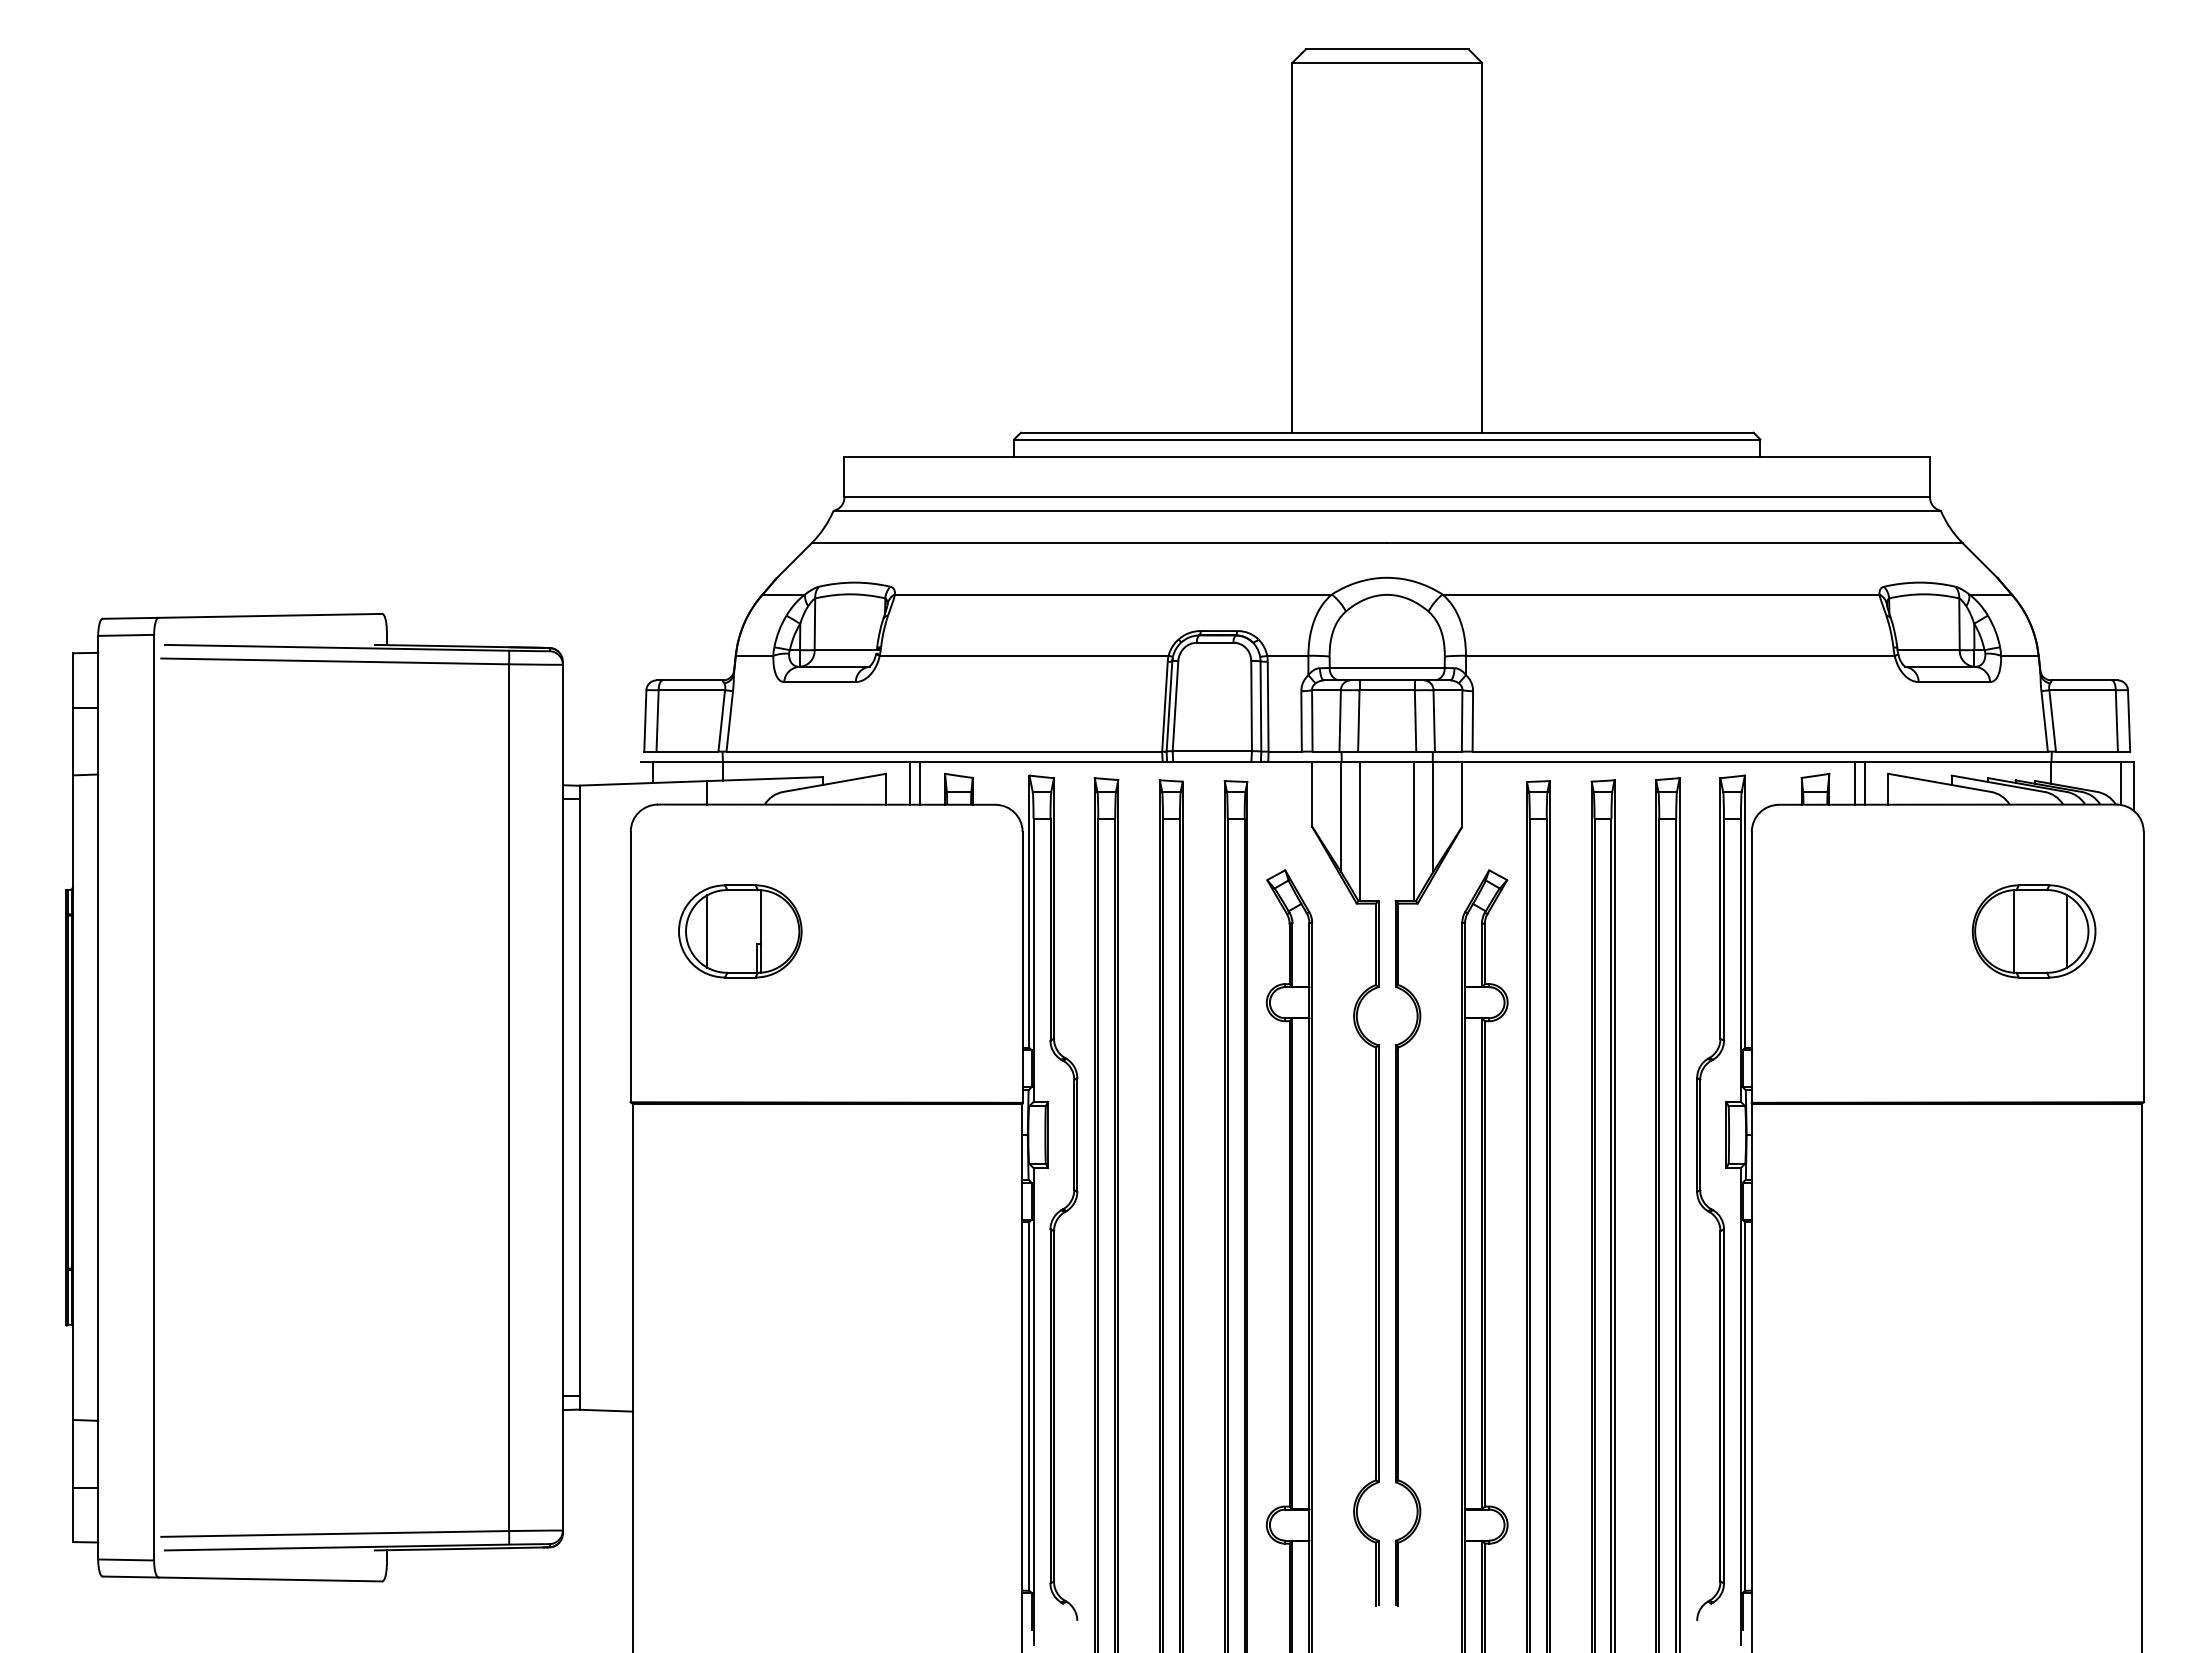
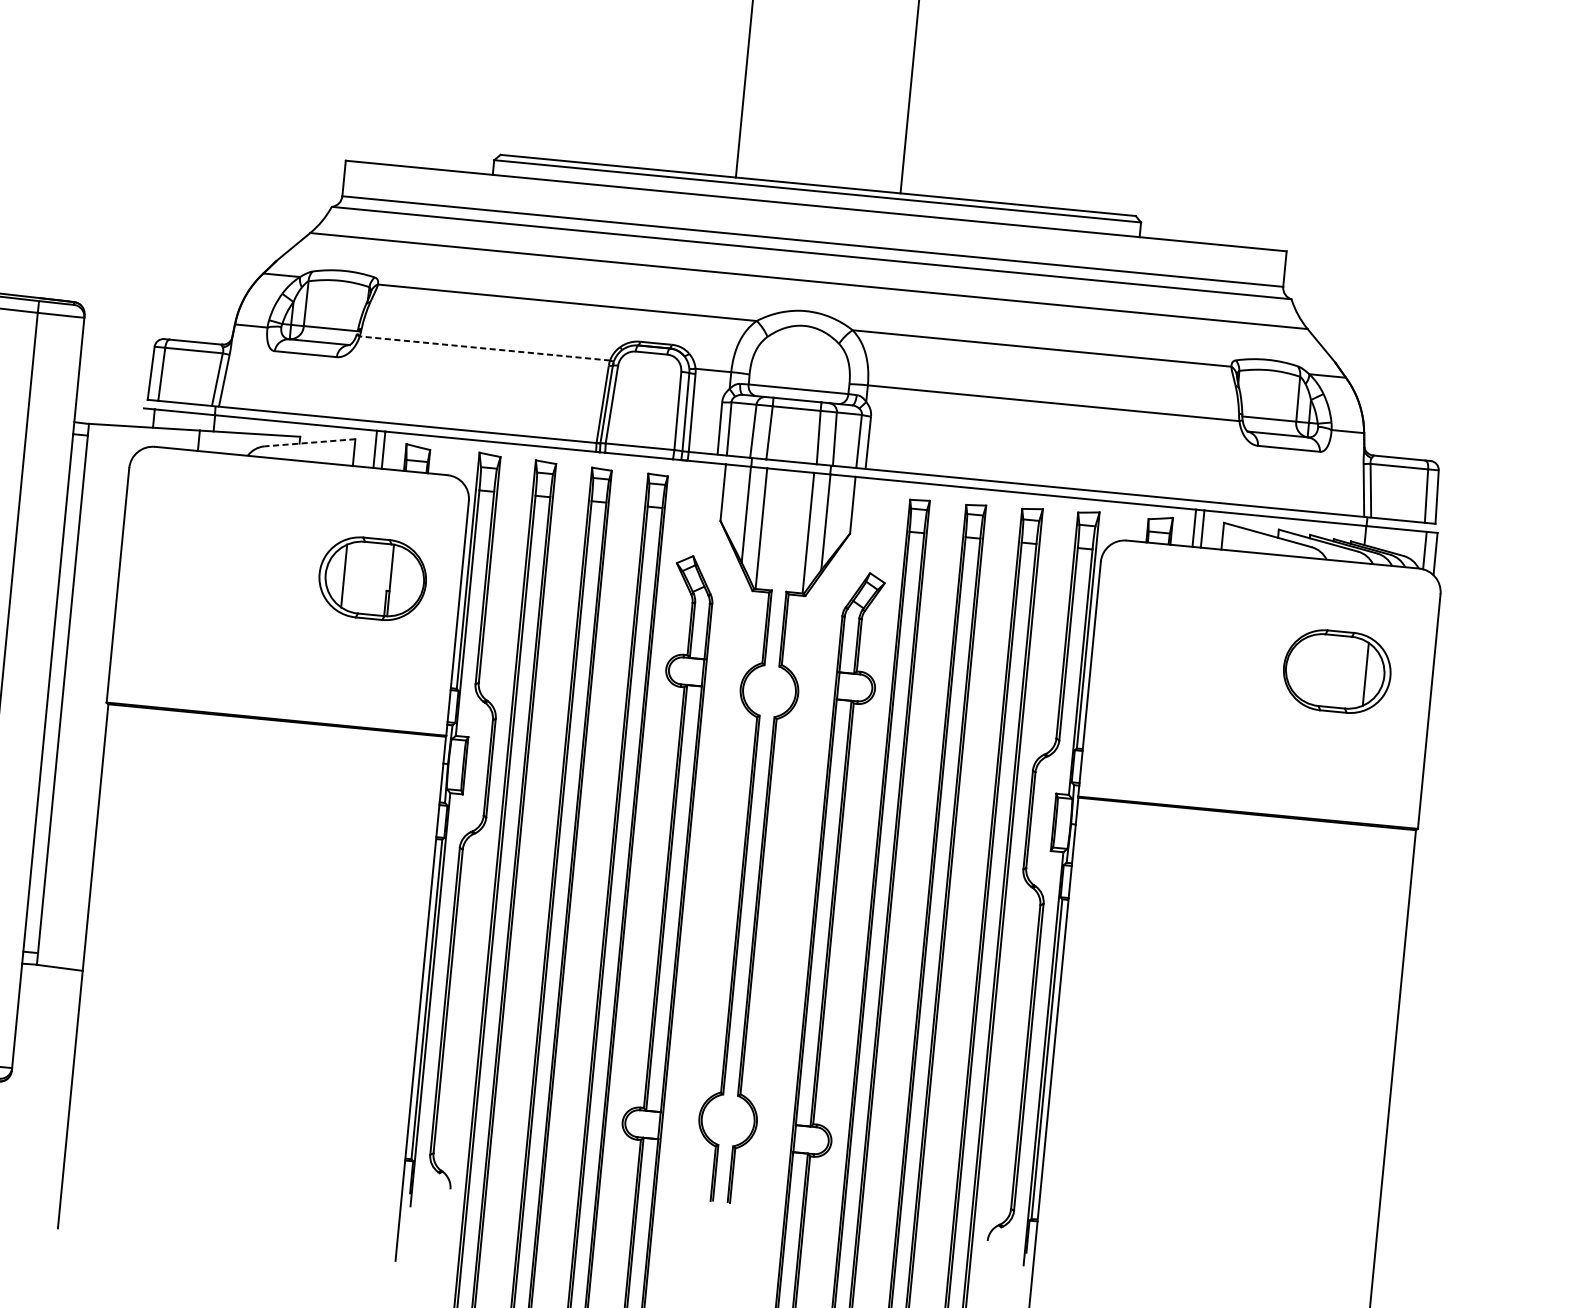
line: (1023, 655) -> (484, 348), solid -> dashed
line: (834, 782) -> (309, 442), solid -> dashed
part: (740, 931) -> (372, 578), moved
line: (2013, 931) -> (1319, 669), removed

